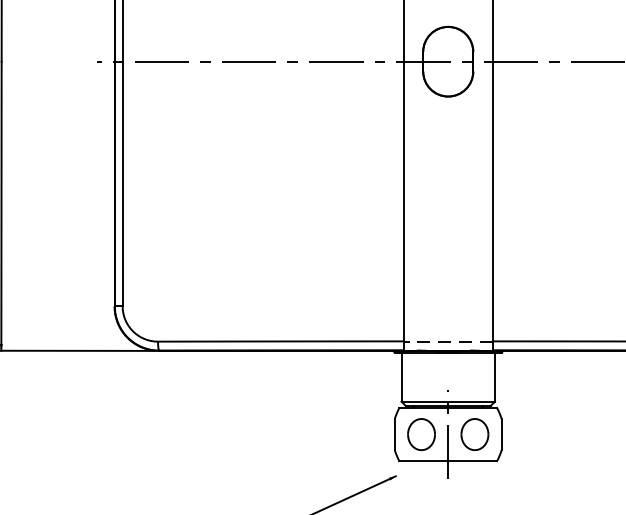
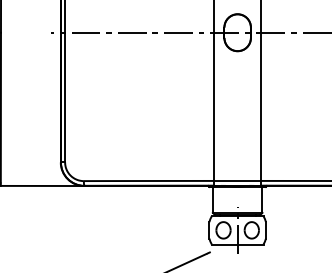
line: (447, 342) -> (237, 181), dashed -> solid

